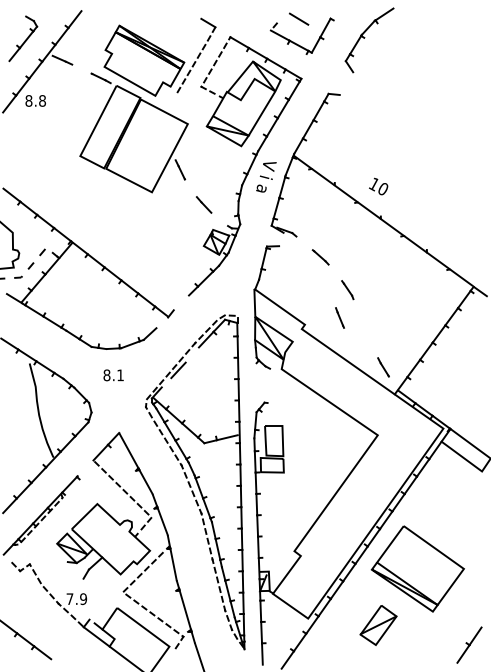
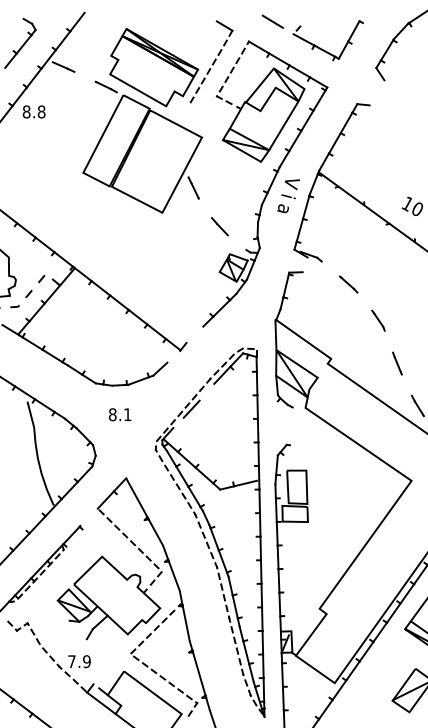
line: (299, 18) -> (273, 20), moved
line: (339, 317) -> (396, 363), moved

